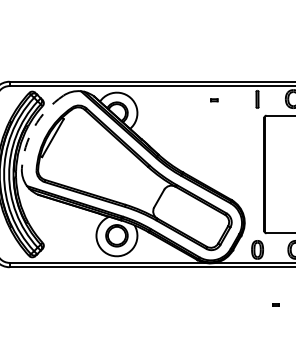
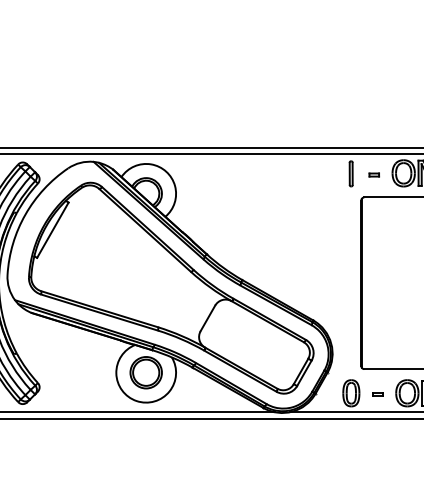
part: (214, 100) -> (374, 175), moved
arc: (34, 127) -> (25, 214), dashed -> solid
part: (275, 304) -> (377, 394), moved

